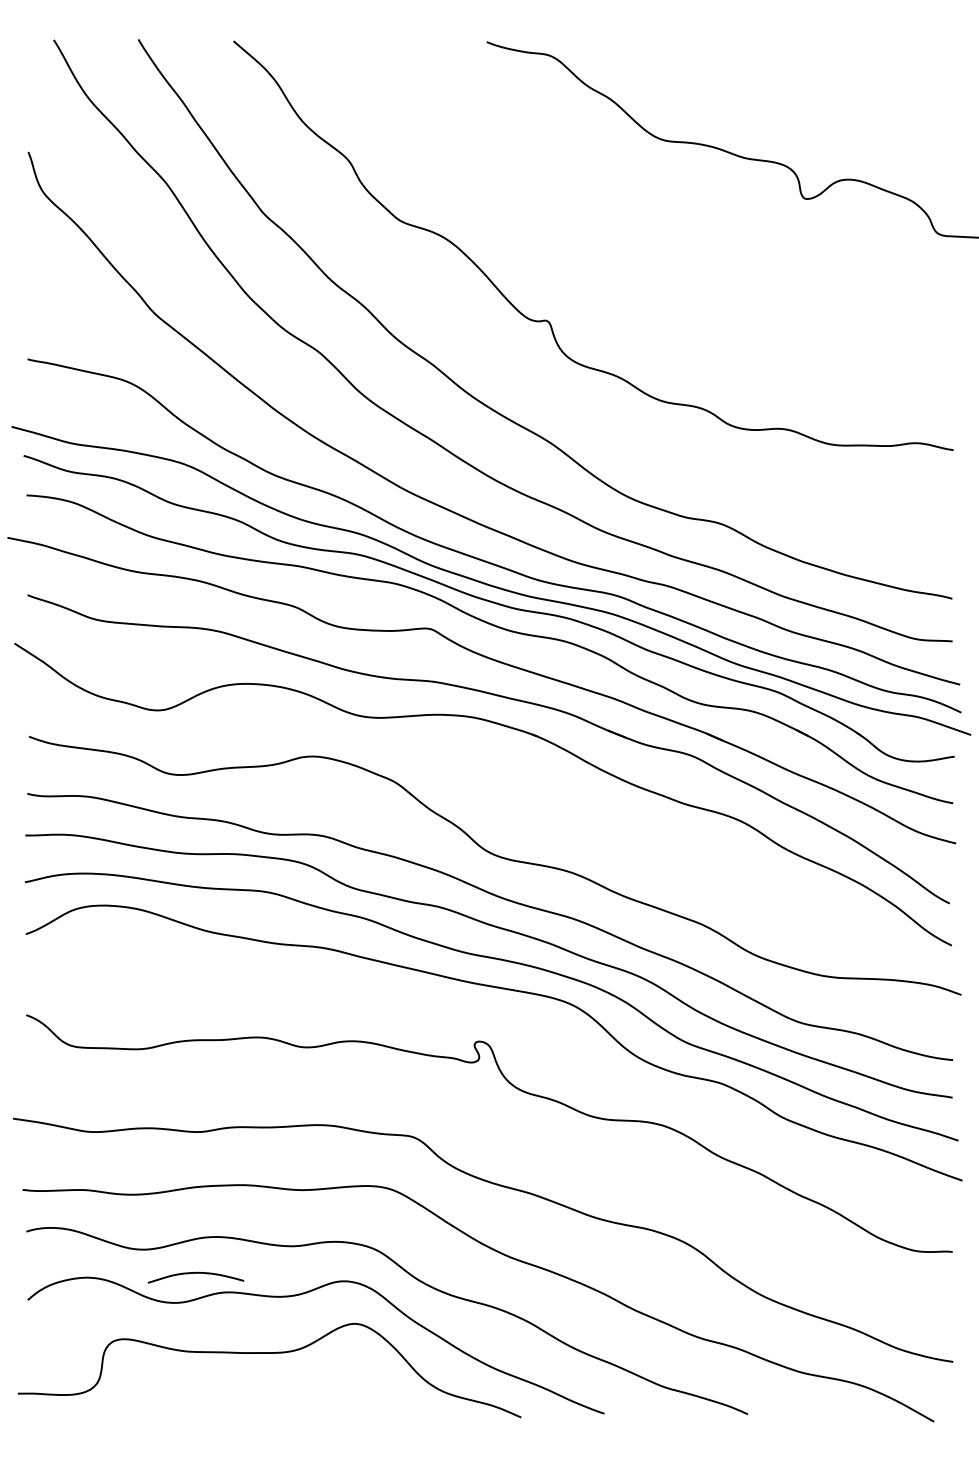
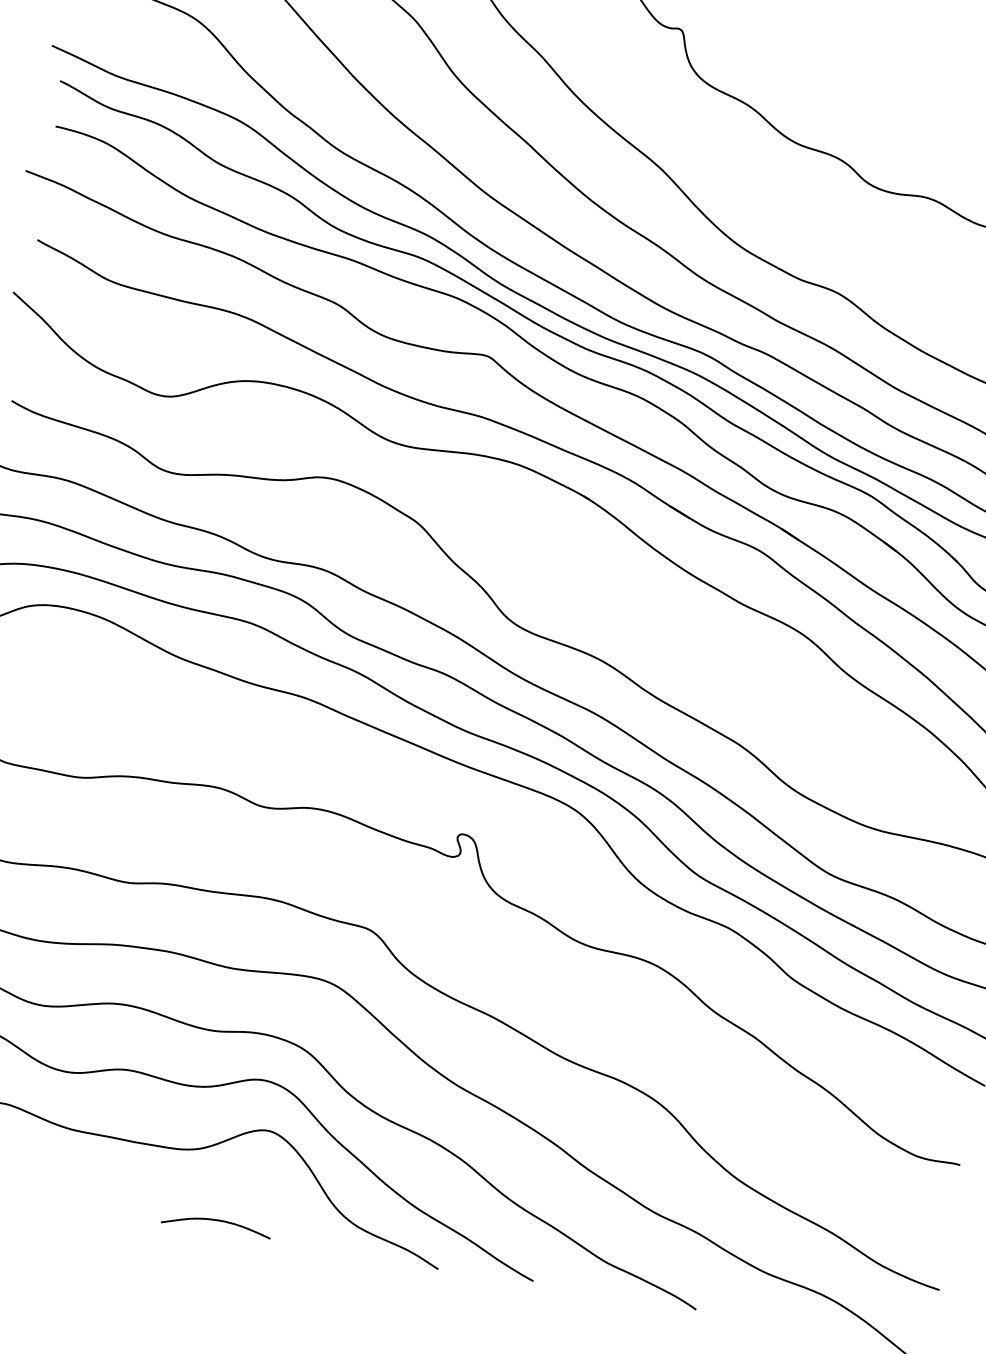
curve: (195, 1273) -> (216, 1220), moved

